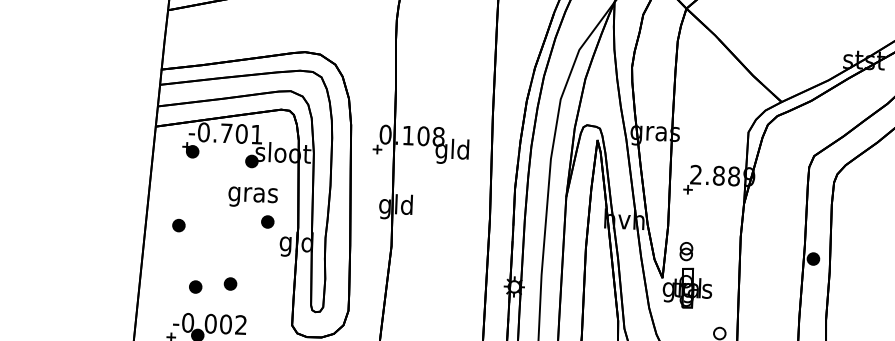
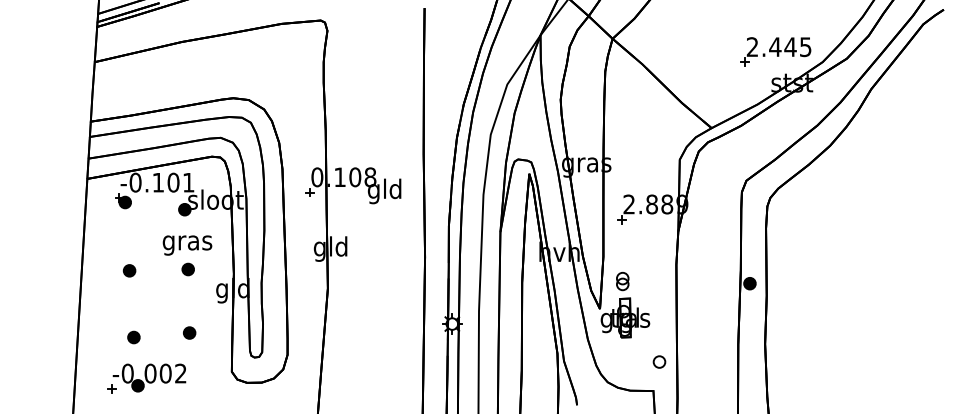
part: (848, 28) -> (775, 51), added
text: (225, 133) -> (157, 182), -0.701 -> -0.101
part: (267, 221) -> (187, 269), moved
part: (178, 225) -> (129, 270), moved
part: (230, 283) -> (189, 332), moved

